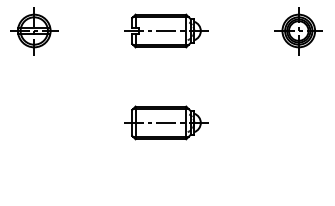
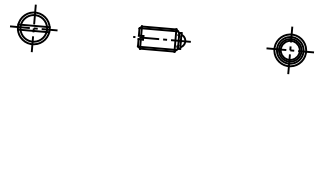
part: (166, 30) -> (162, 38), size x0.7
part: (166, 122) -> (154, 128), removed

